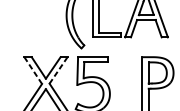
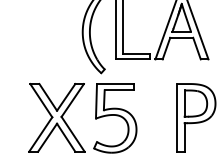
line: (33, 70) -> (41, 100), dashed -> solid
line: (58, 70) -> (72, 100), dashed -> solid

